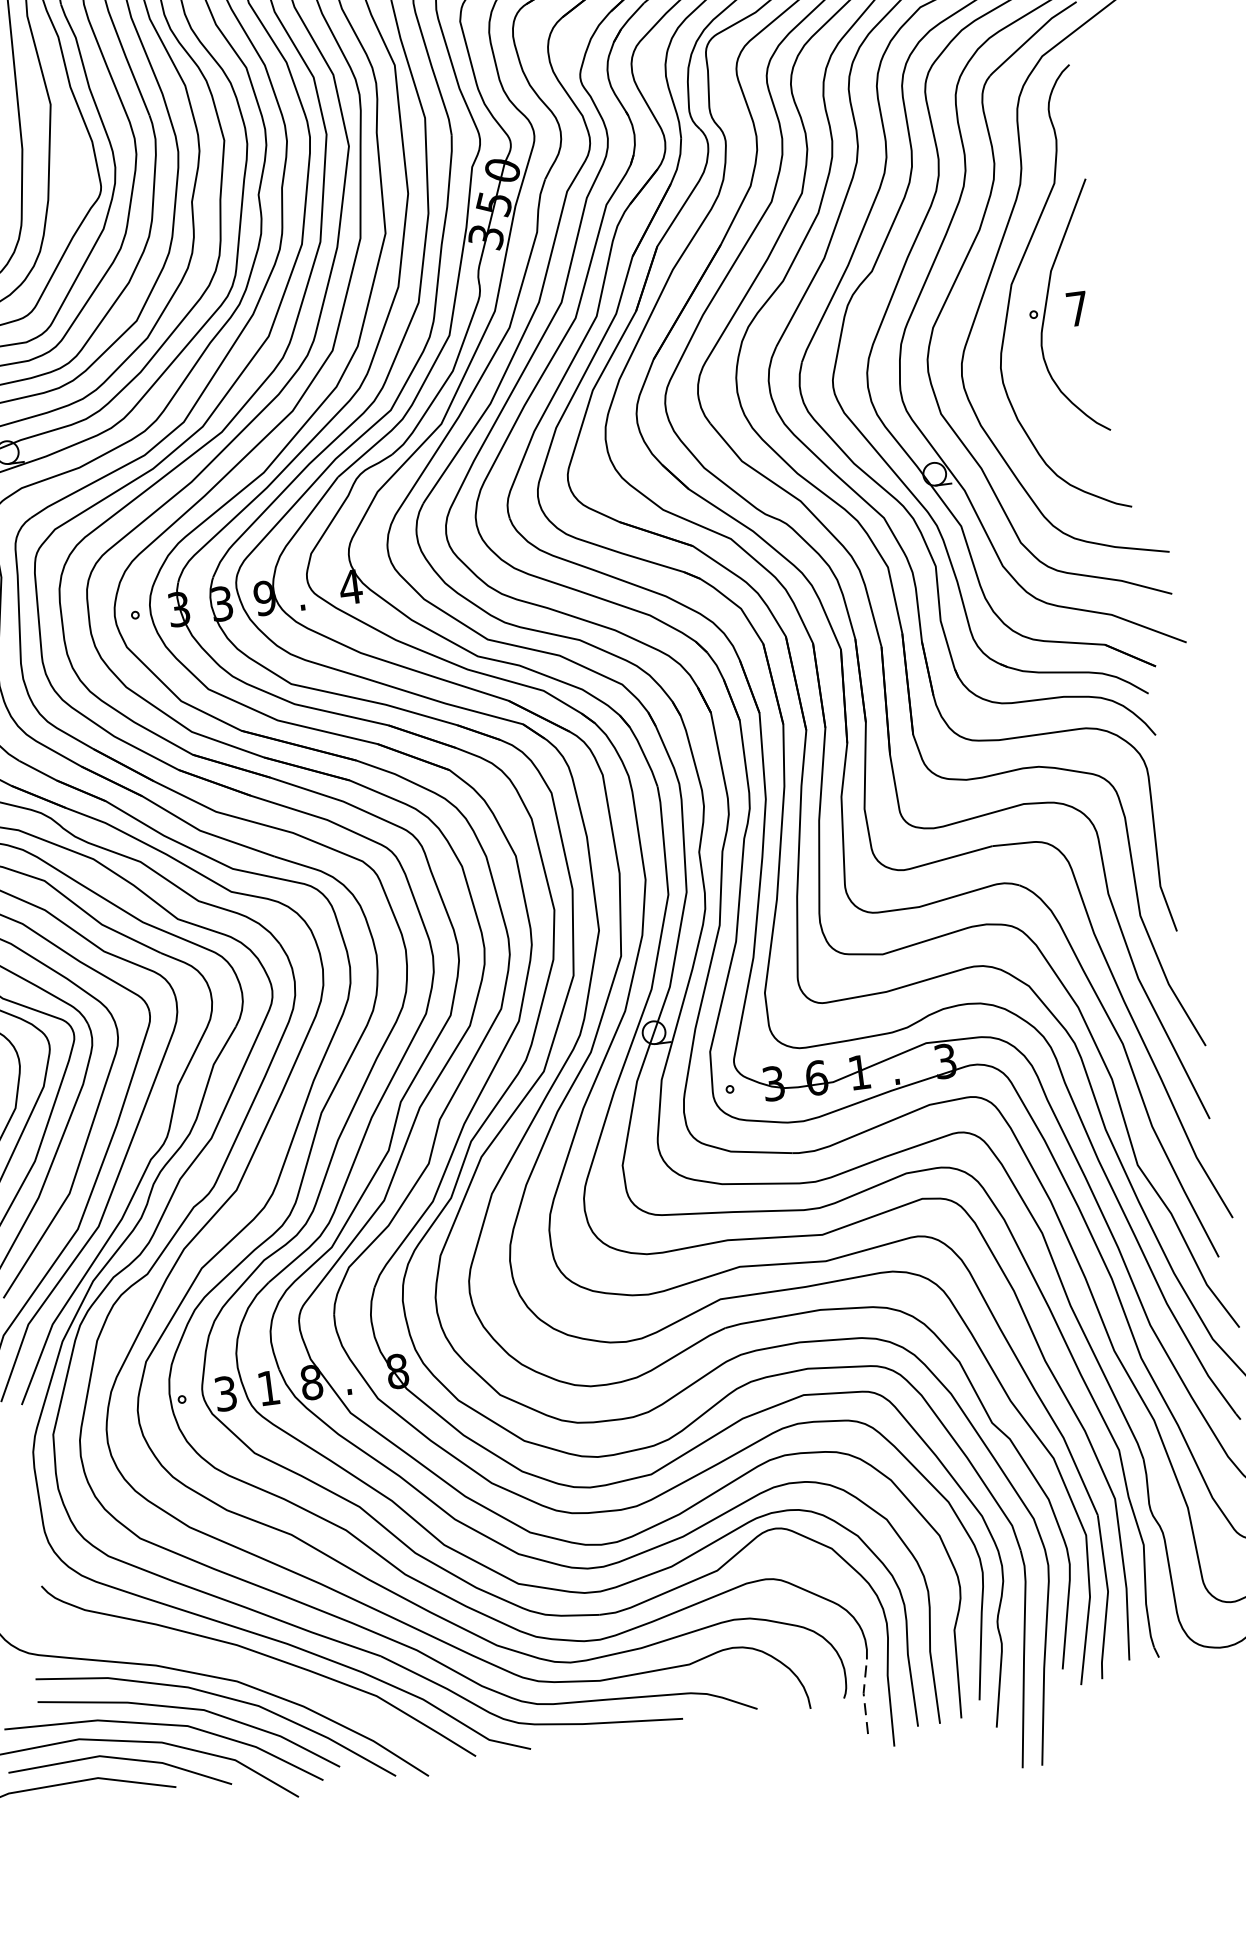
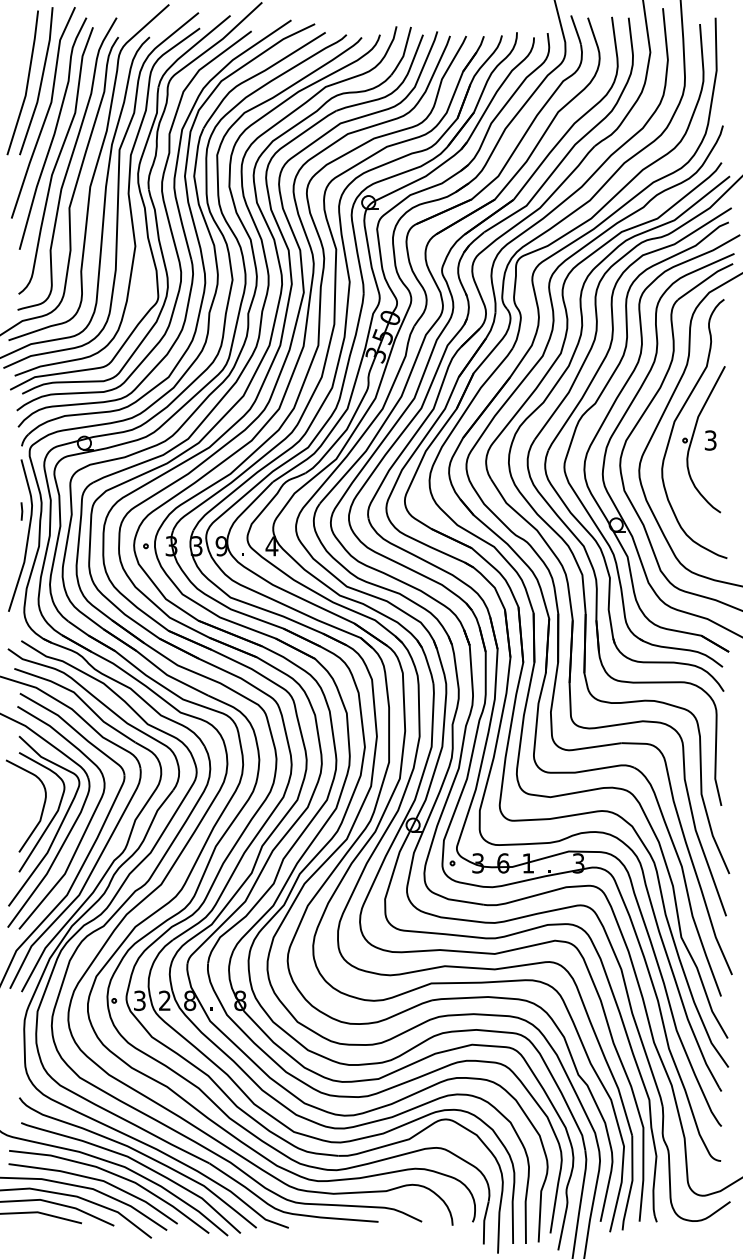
text: (1077, 308) -> (710, 440), 7 -> 3
text: (267, 1387) -> (164, 1000), 1 -> 2
curve: (261, 1673) -> (139, 1164), added
line: (864, 1694) -> (484, 1221), dashed -> solid

